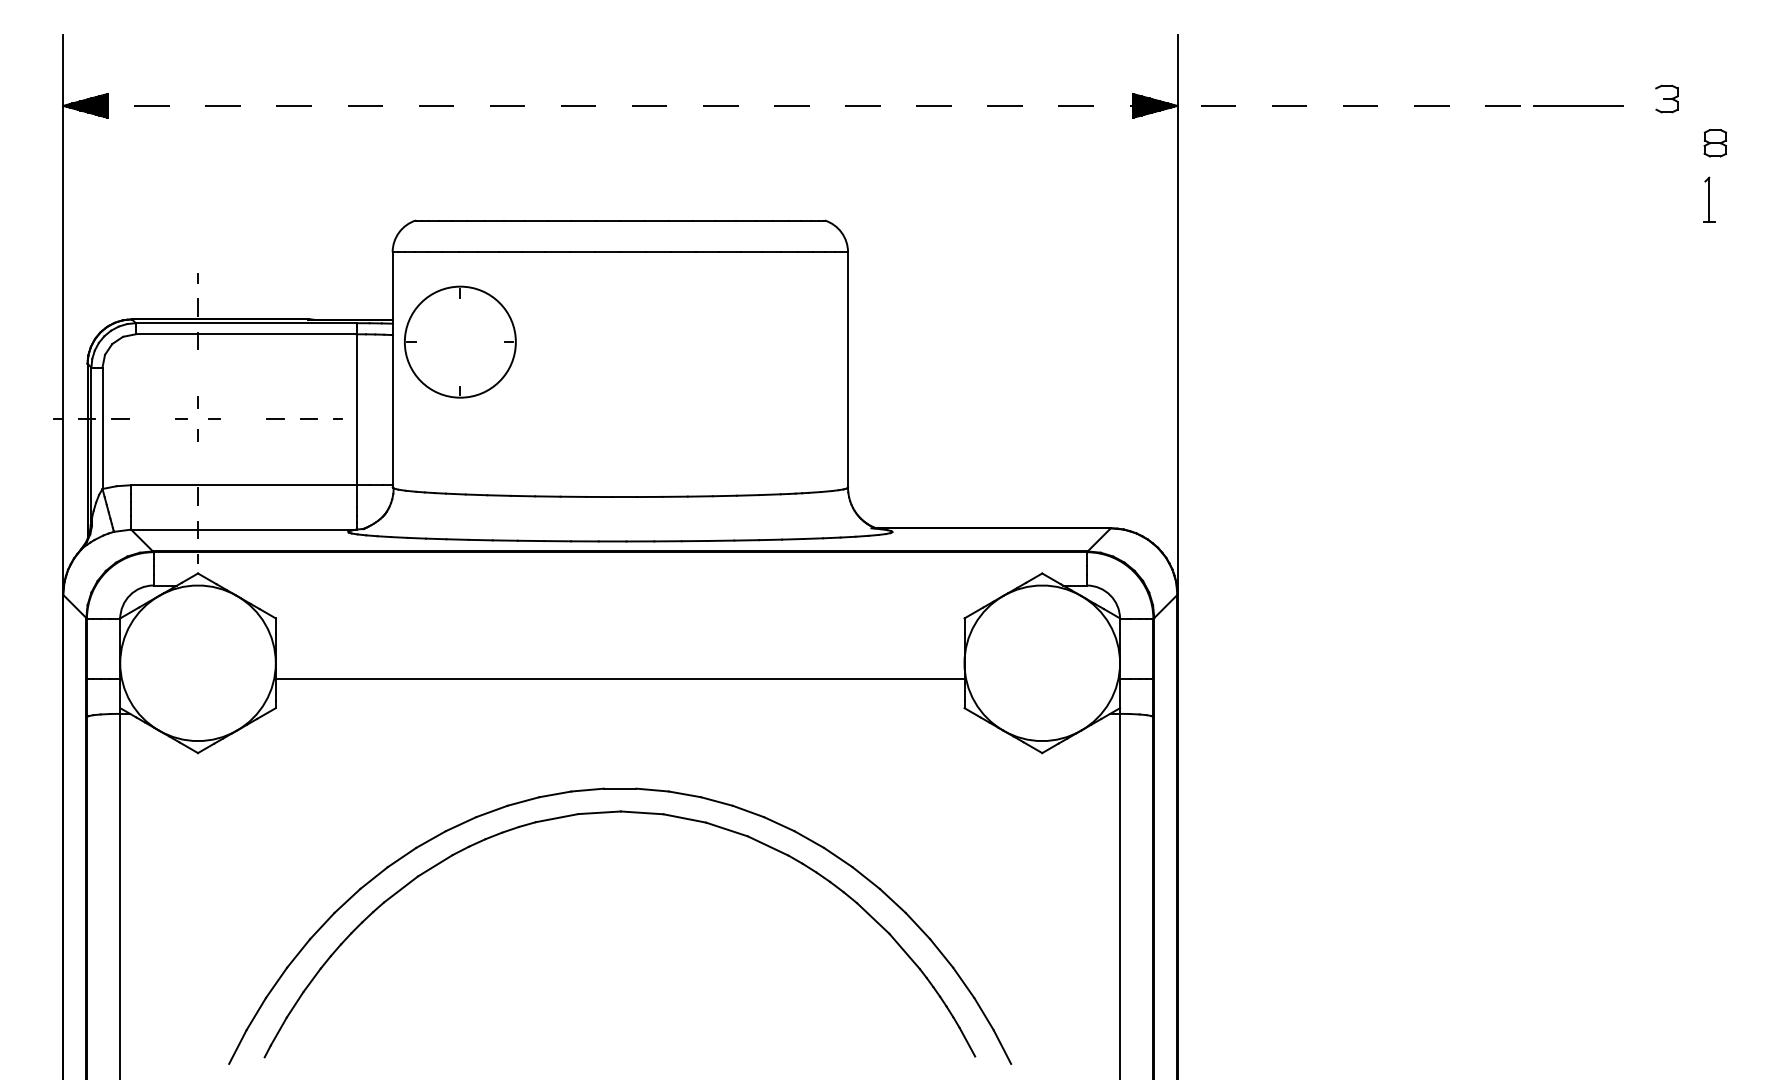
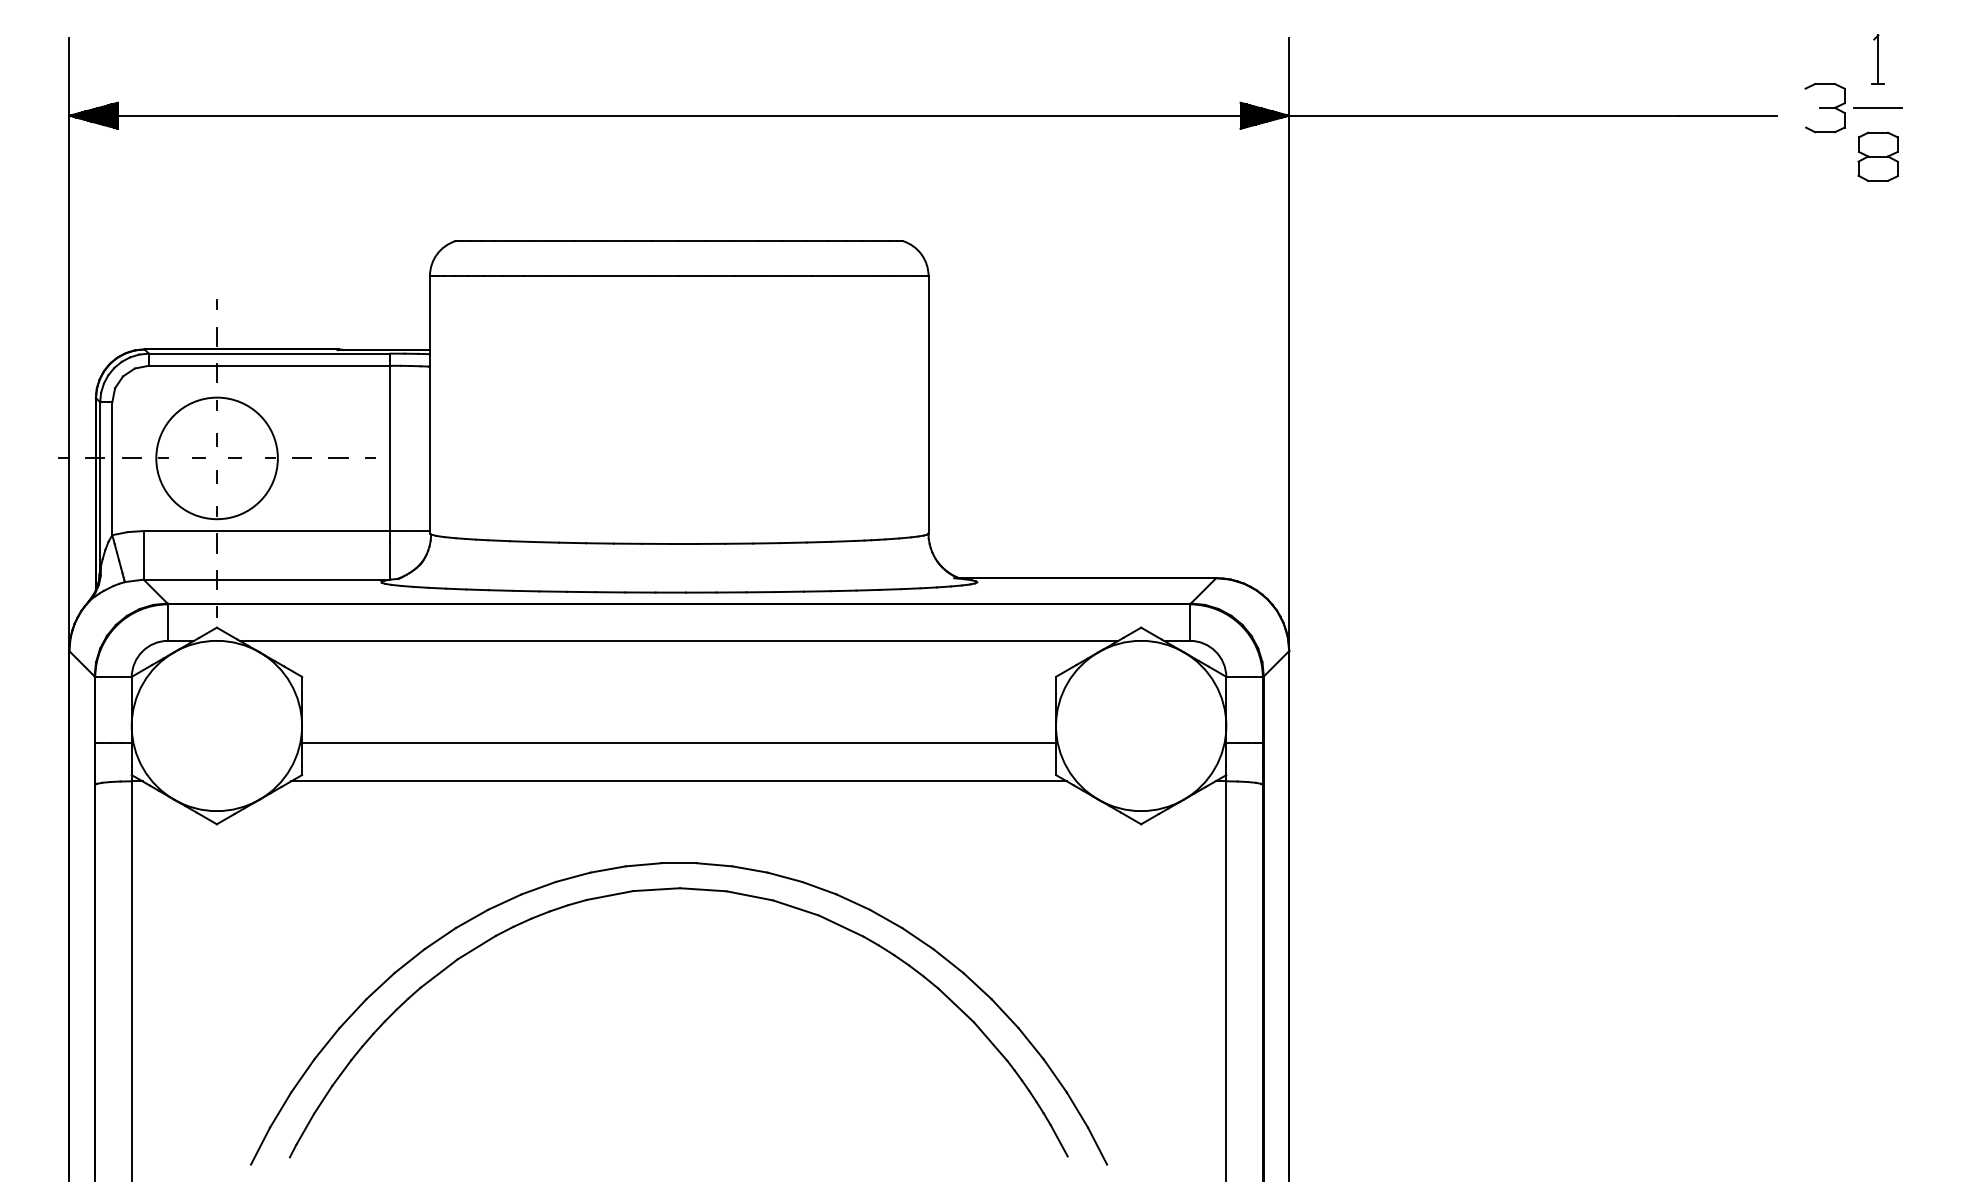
line: (1715, 98) -> (1878, 107), added
part: (1666, 99) -> (1824, 108), size x1.67
line: (798, 105) -> (874, 115), dashed -> solid
part: (1714, 143) -> (1877, 156), size x1.67
part: (1708, 199) -> (1877, 59), moved
part: (459, 342) -> (216, 458), moved
line: (619, 585) -> (678, 640), added
line: (619, 714) -> (678, 781), added

